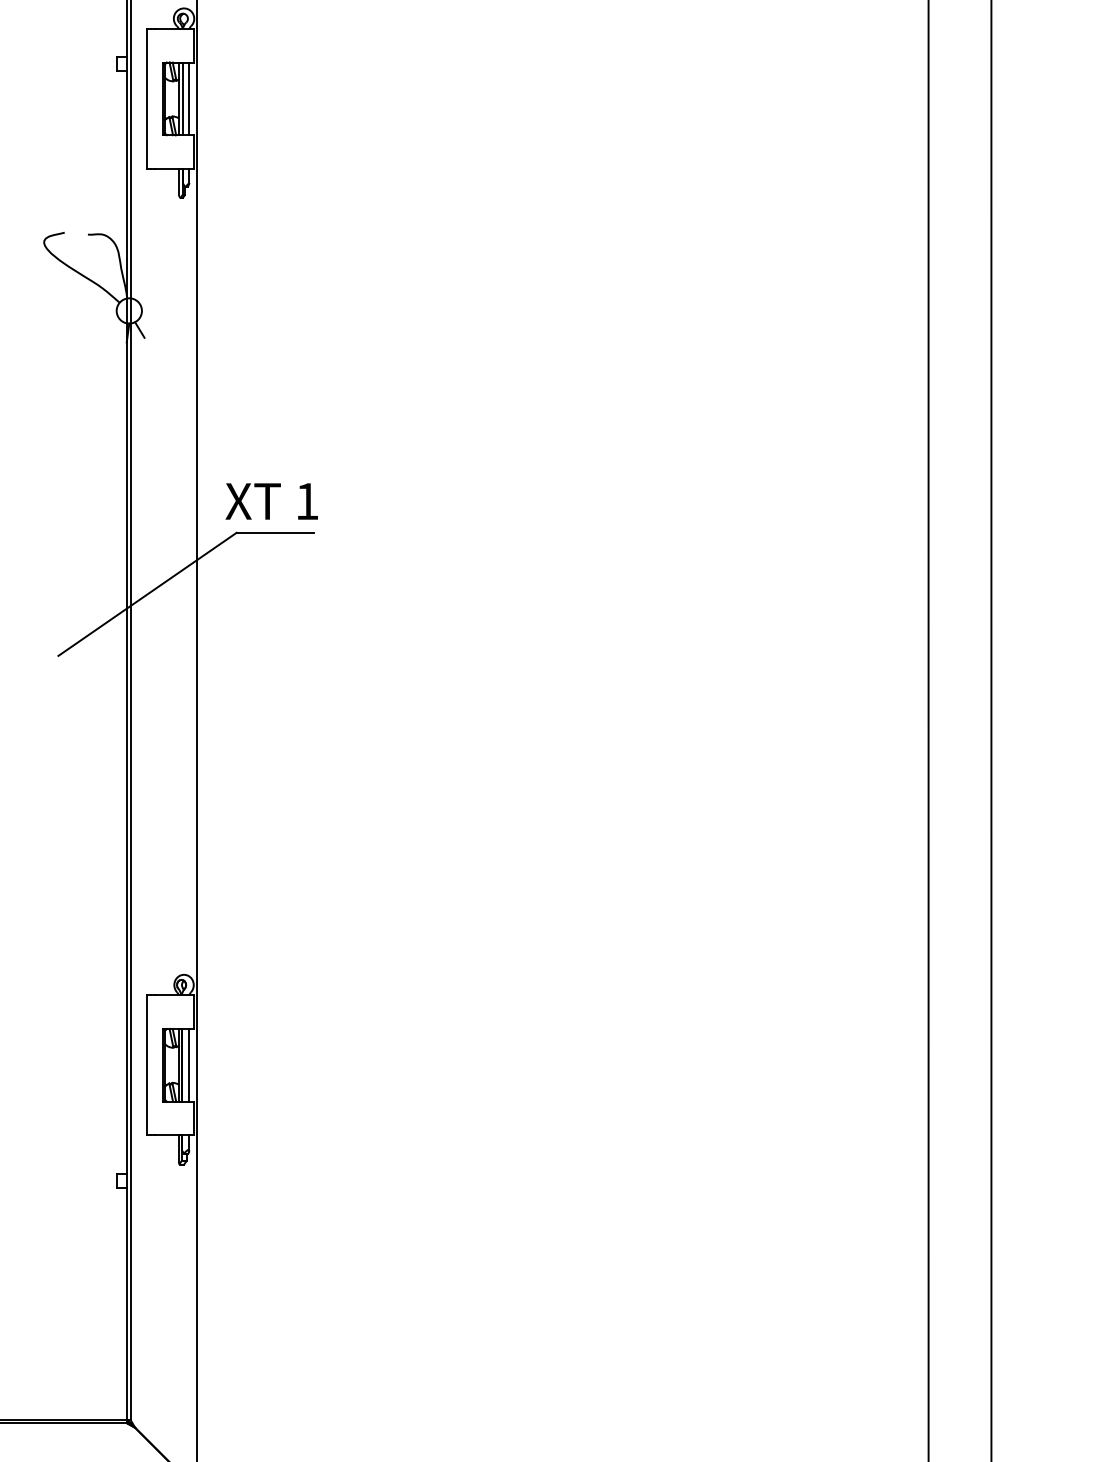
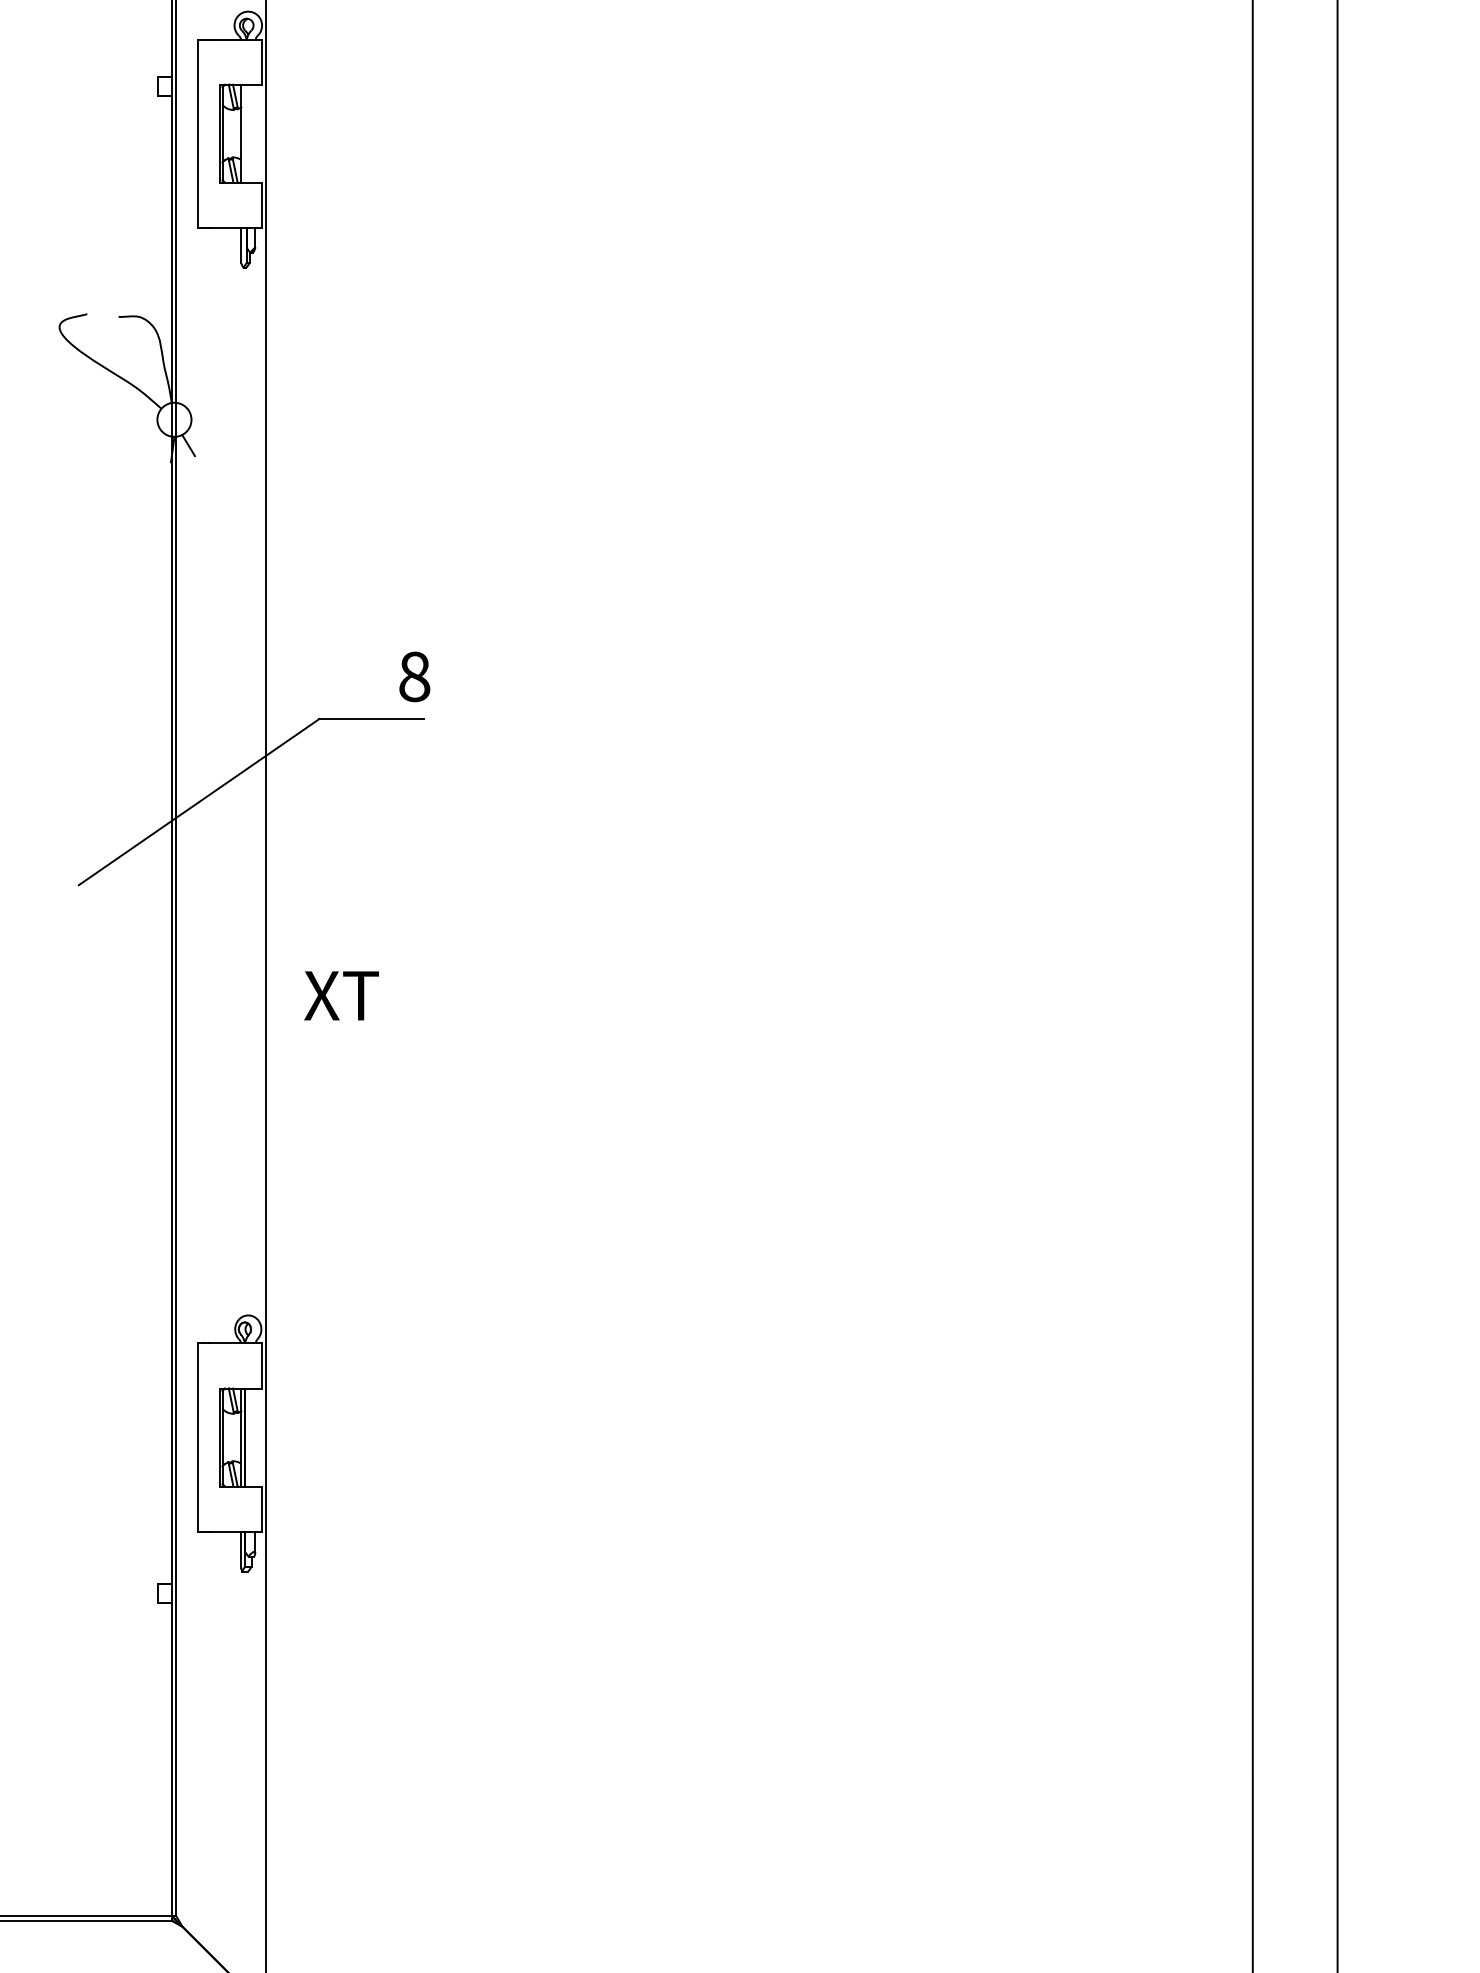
line: (182, 98) -> (246, 133), removed
line: (189, 98) -> (255, 133), removed
text: (253, 501) -> (341, 995), moved
text: (307, 501) -> (414, 676), 1 -> 8
line: (189, 1065) -> (255, 1437), removed

